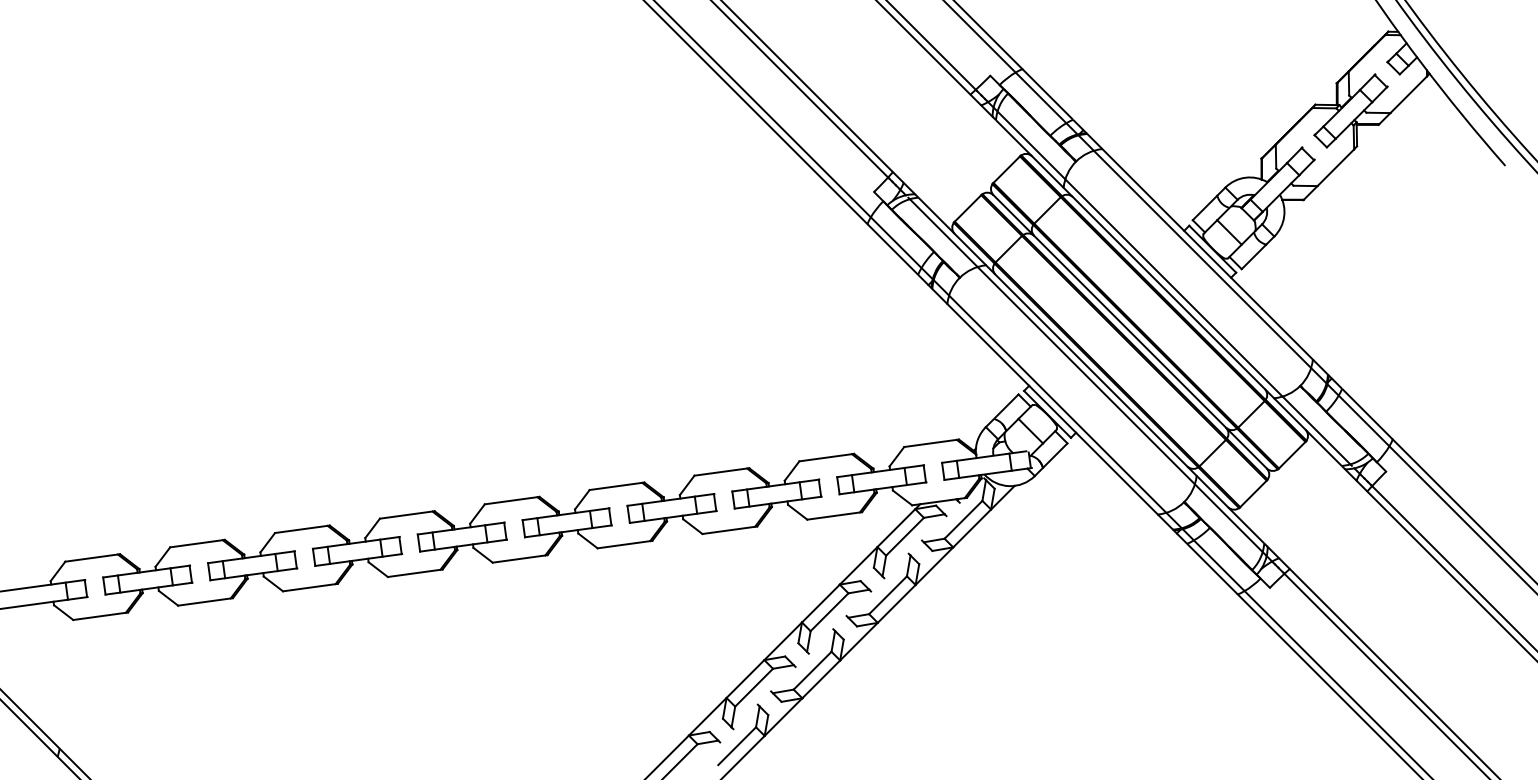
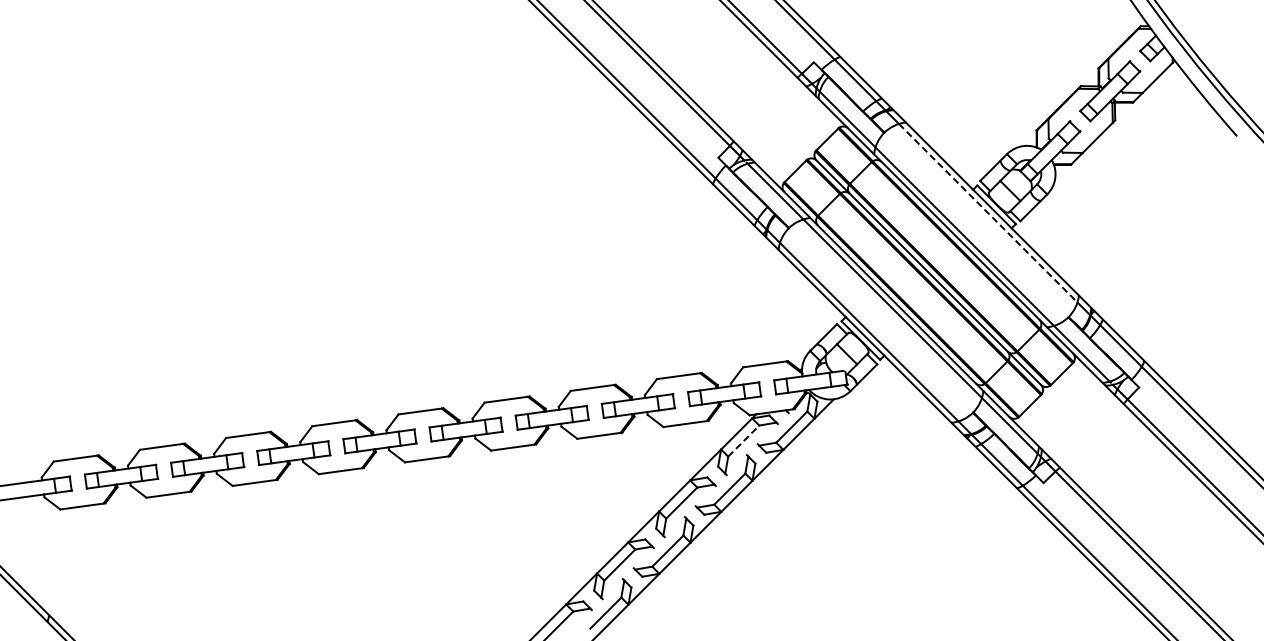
line: (1202, 259) -> (988, 213), solid -> dashed
line: (904, 537) -> (743, 441), solid -> dashed

